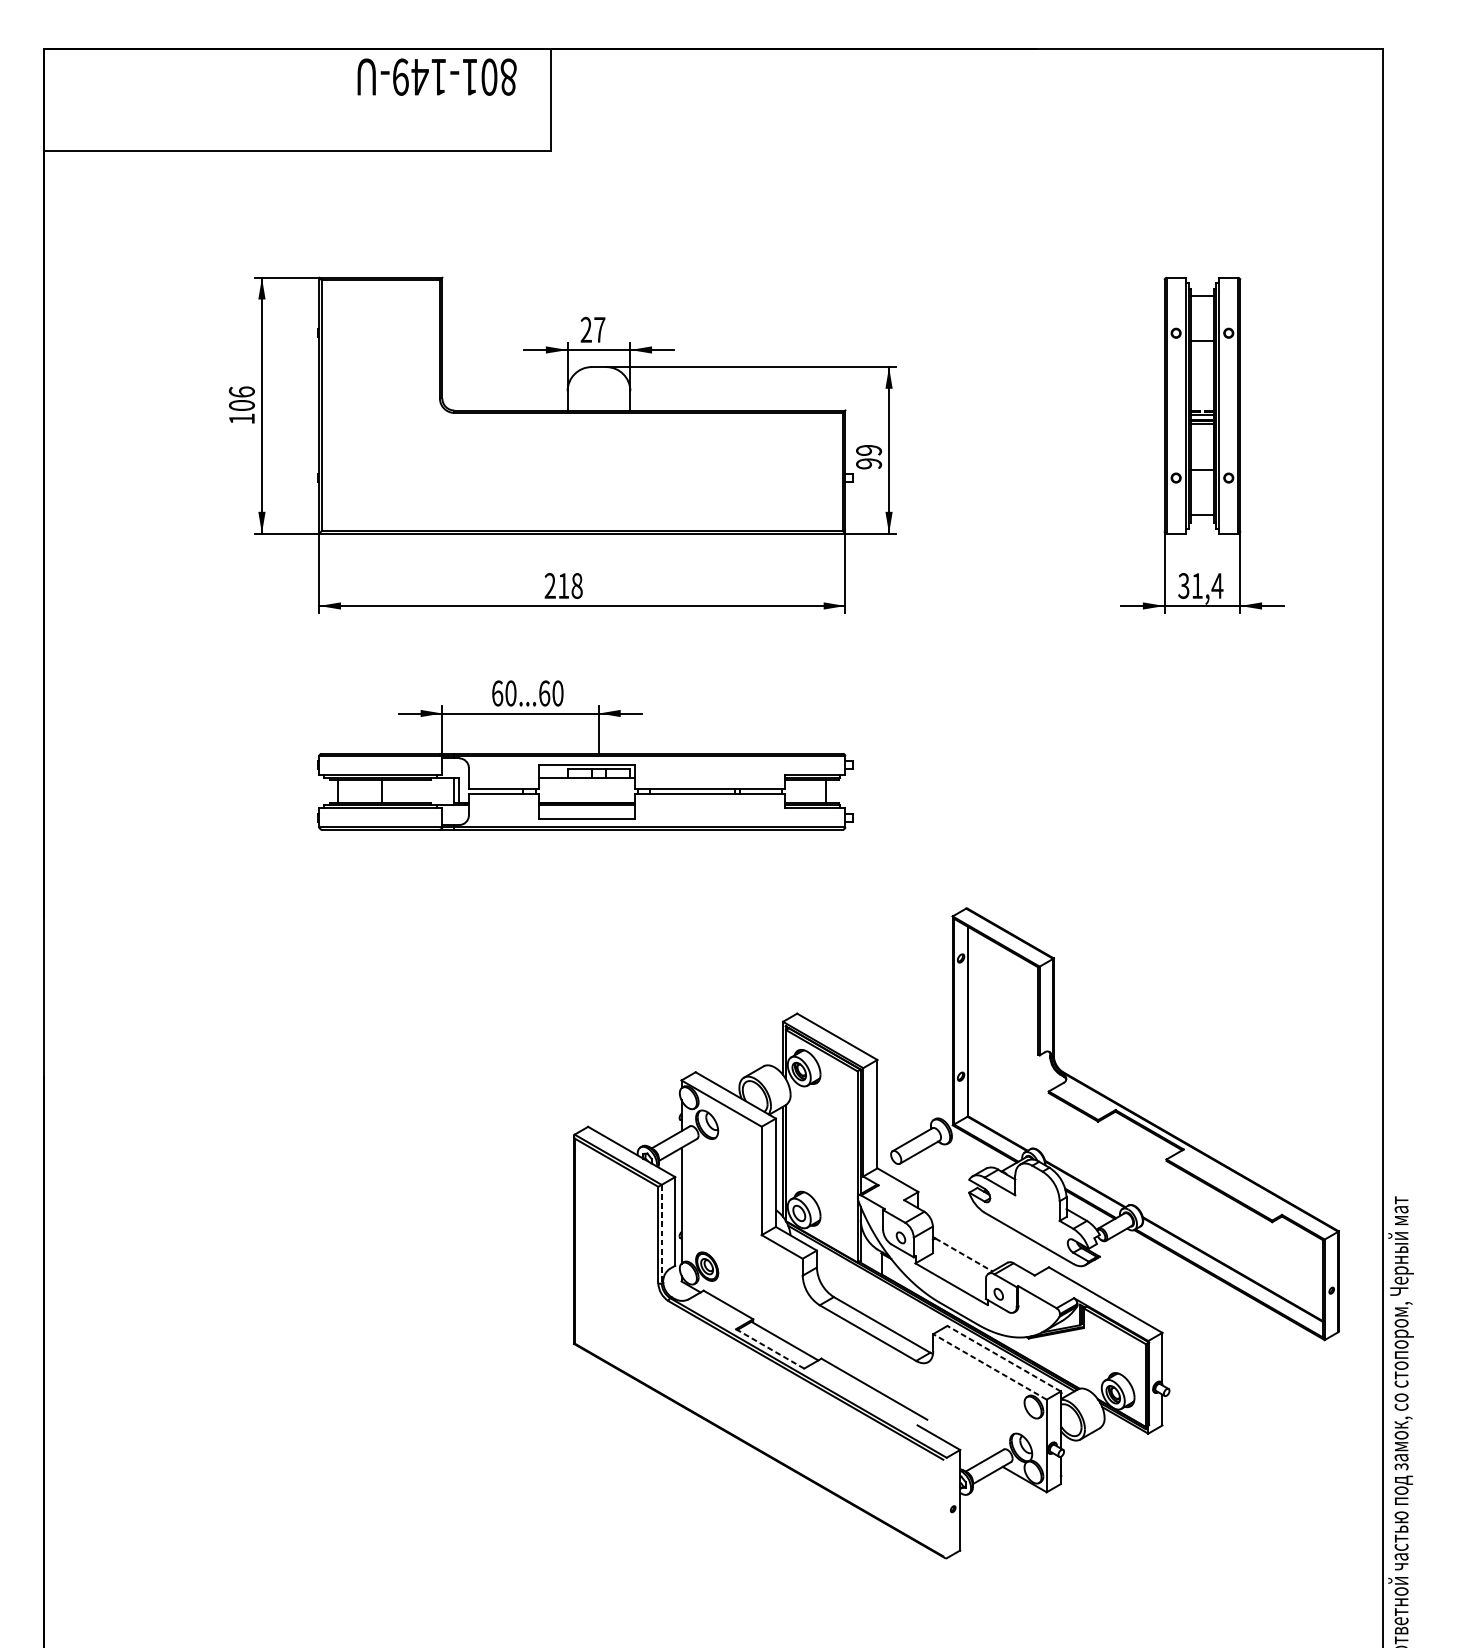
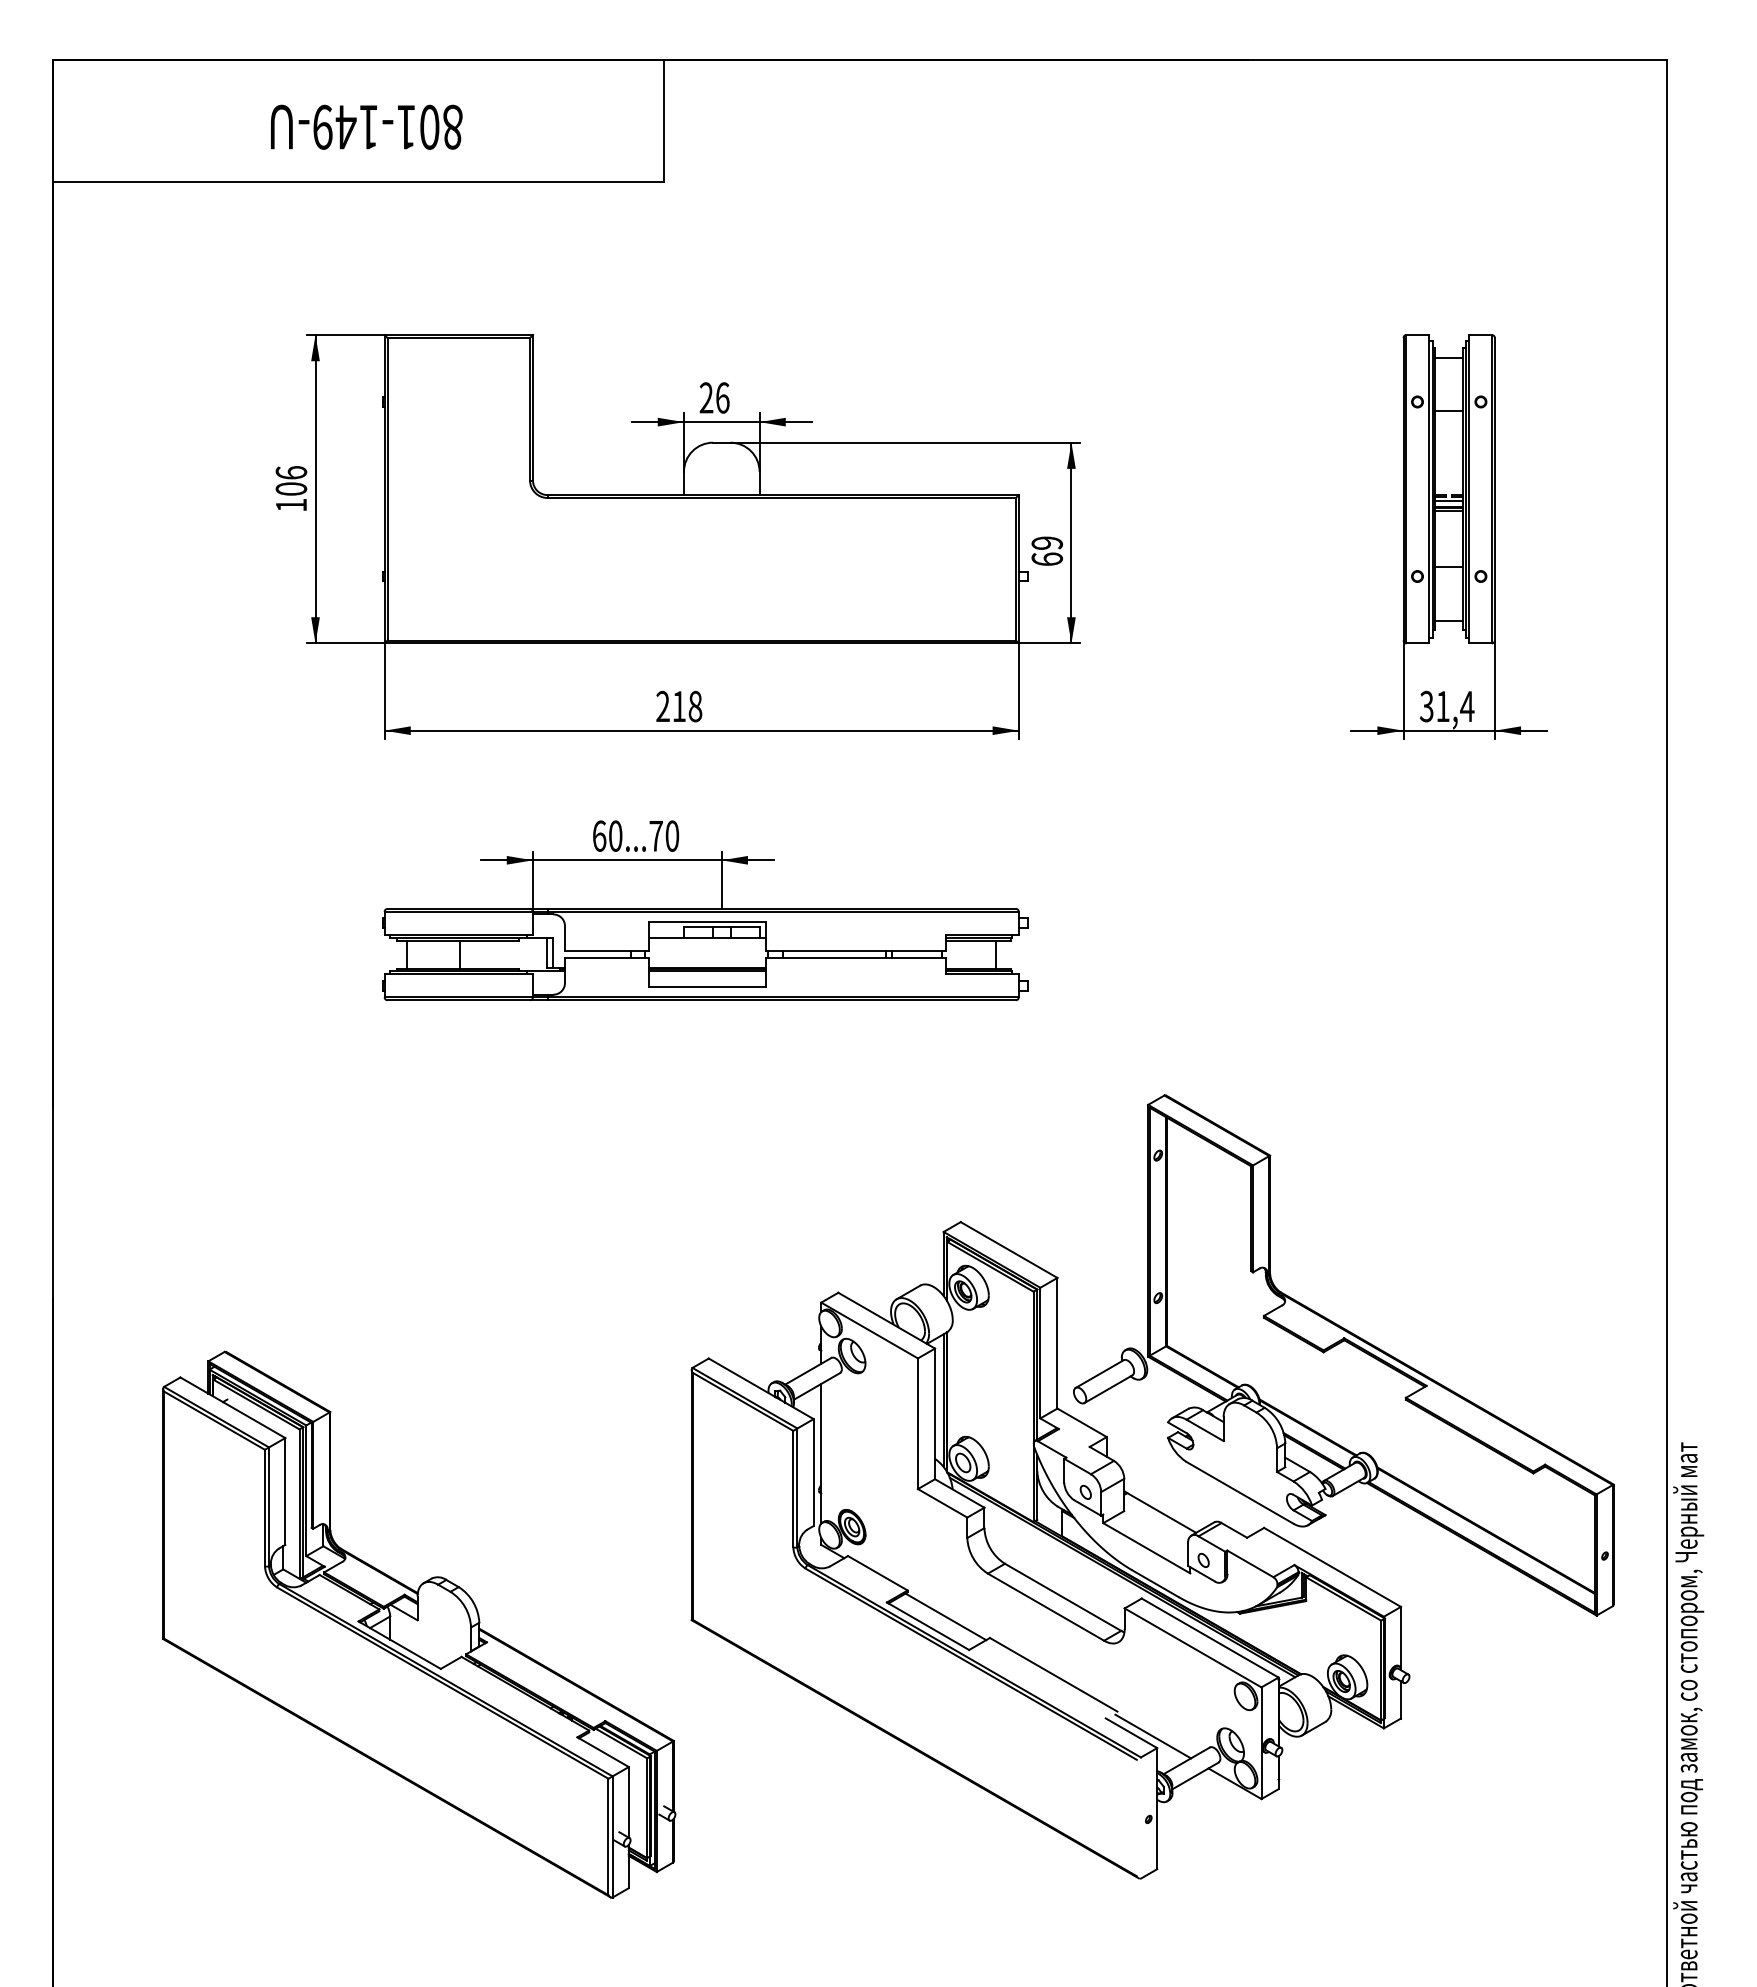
text: (436, 76) -> (366, 126), moved
text: (599, 329) -> (722, 397), 27 -> 26
text: (869, 463) -> (1047, 559), 99 -> 69
text: (544, 692) -> (656, 835), 60...60 -> 60...70
line: (661, 1234) -> (797, 1488), dashed -> solid
line: (963, 1254) -> (1161, 1512), dashed -> solid
part: (348, 1347) -> (419, 1624), added
line: (770, 1349) -> (928, 1626), dashed -> solid
line: (1004, 1359) -> (1210, 1638), dashed -> solid
line: (990, 1366) -> (1193, 1647), dashed -> solid
line: (957, 1440) -> (1153, 1736), added

